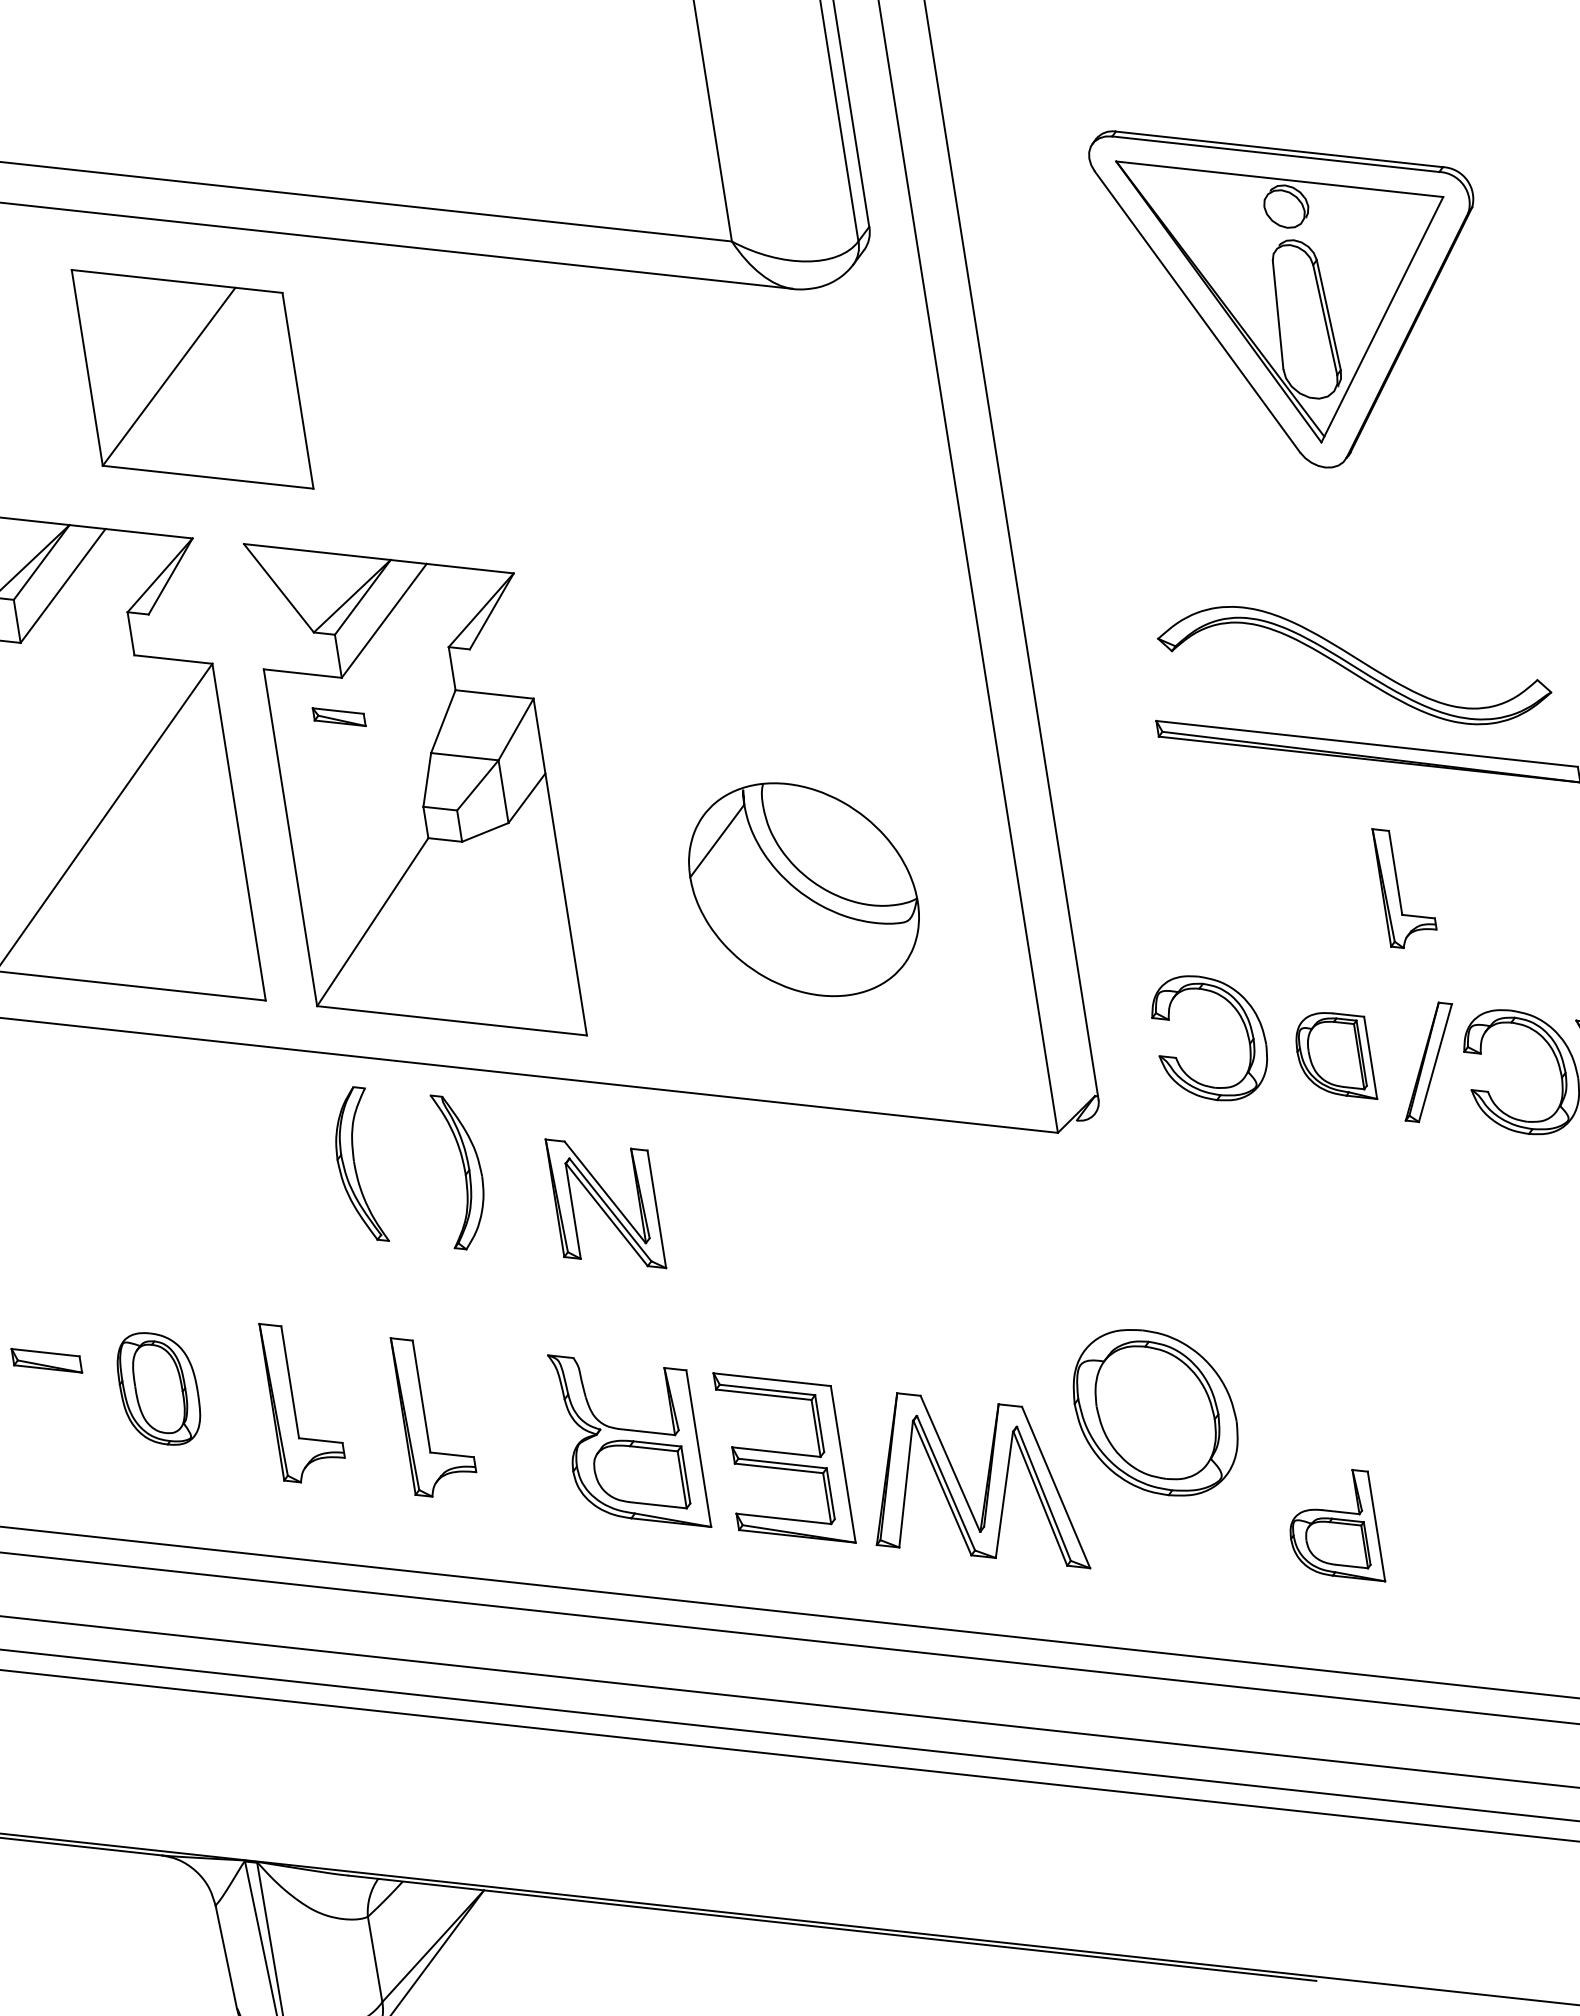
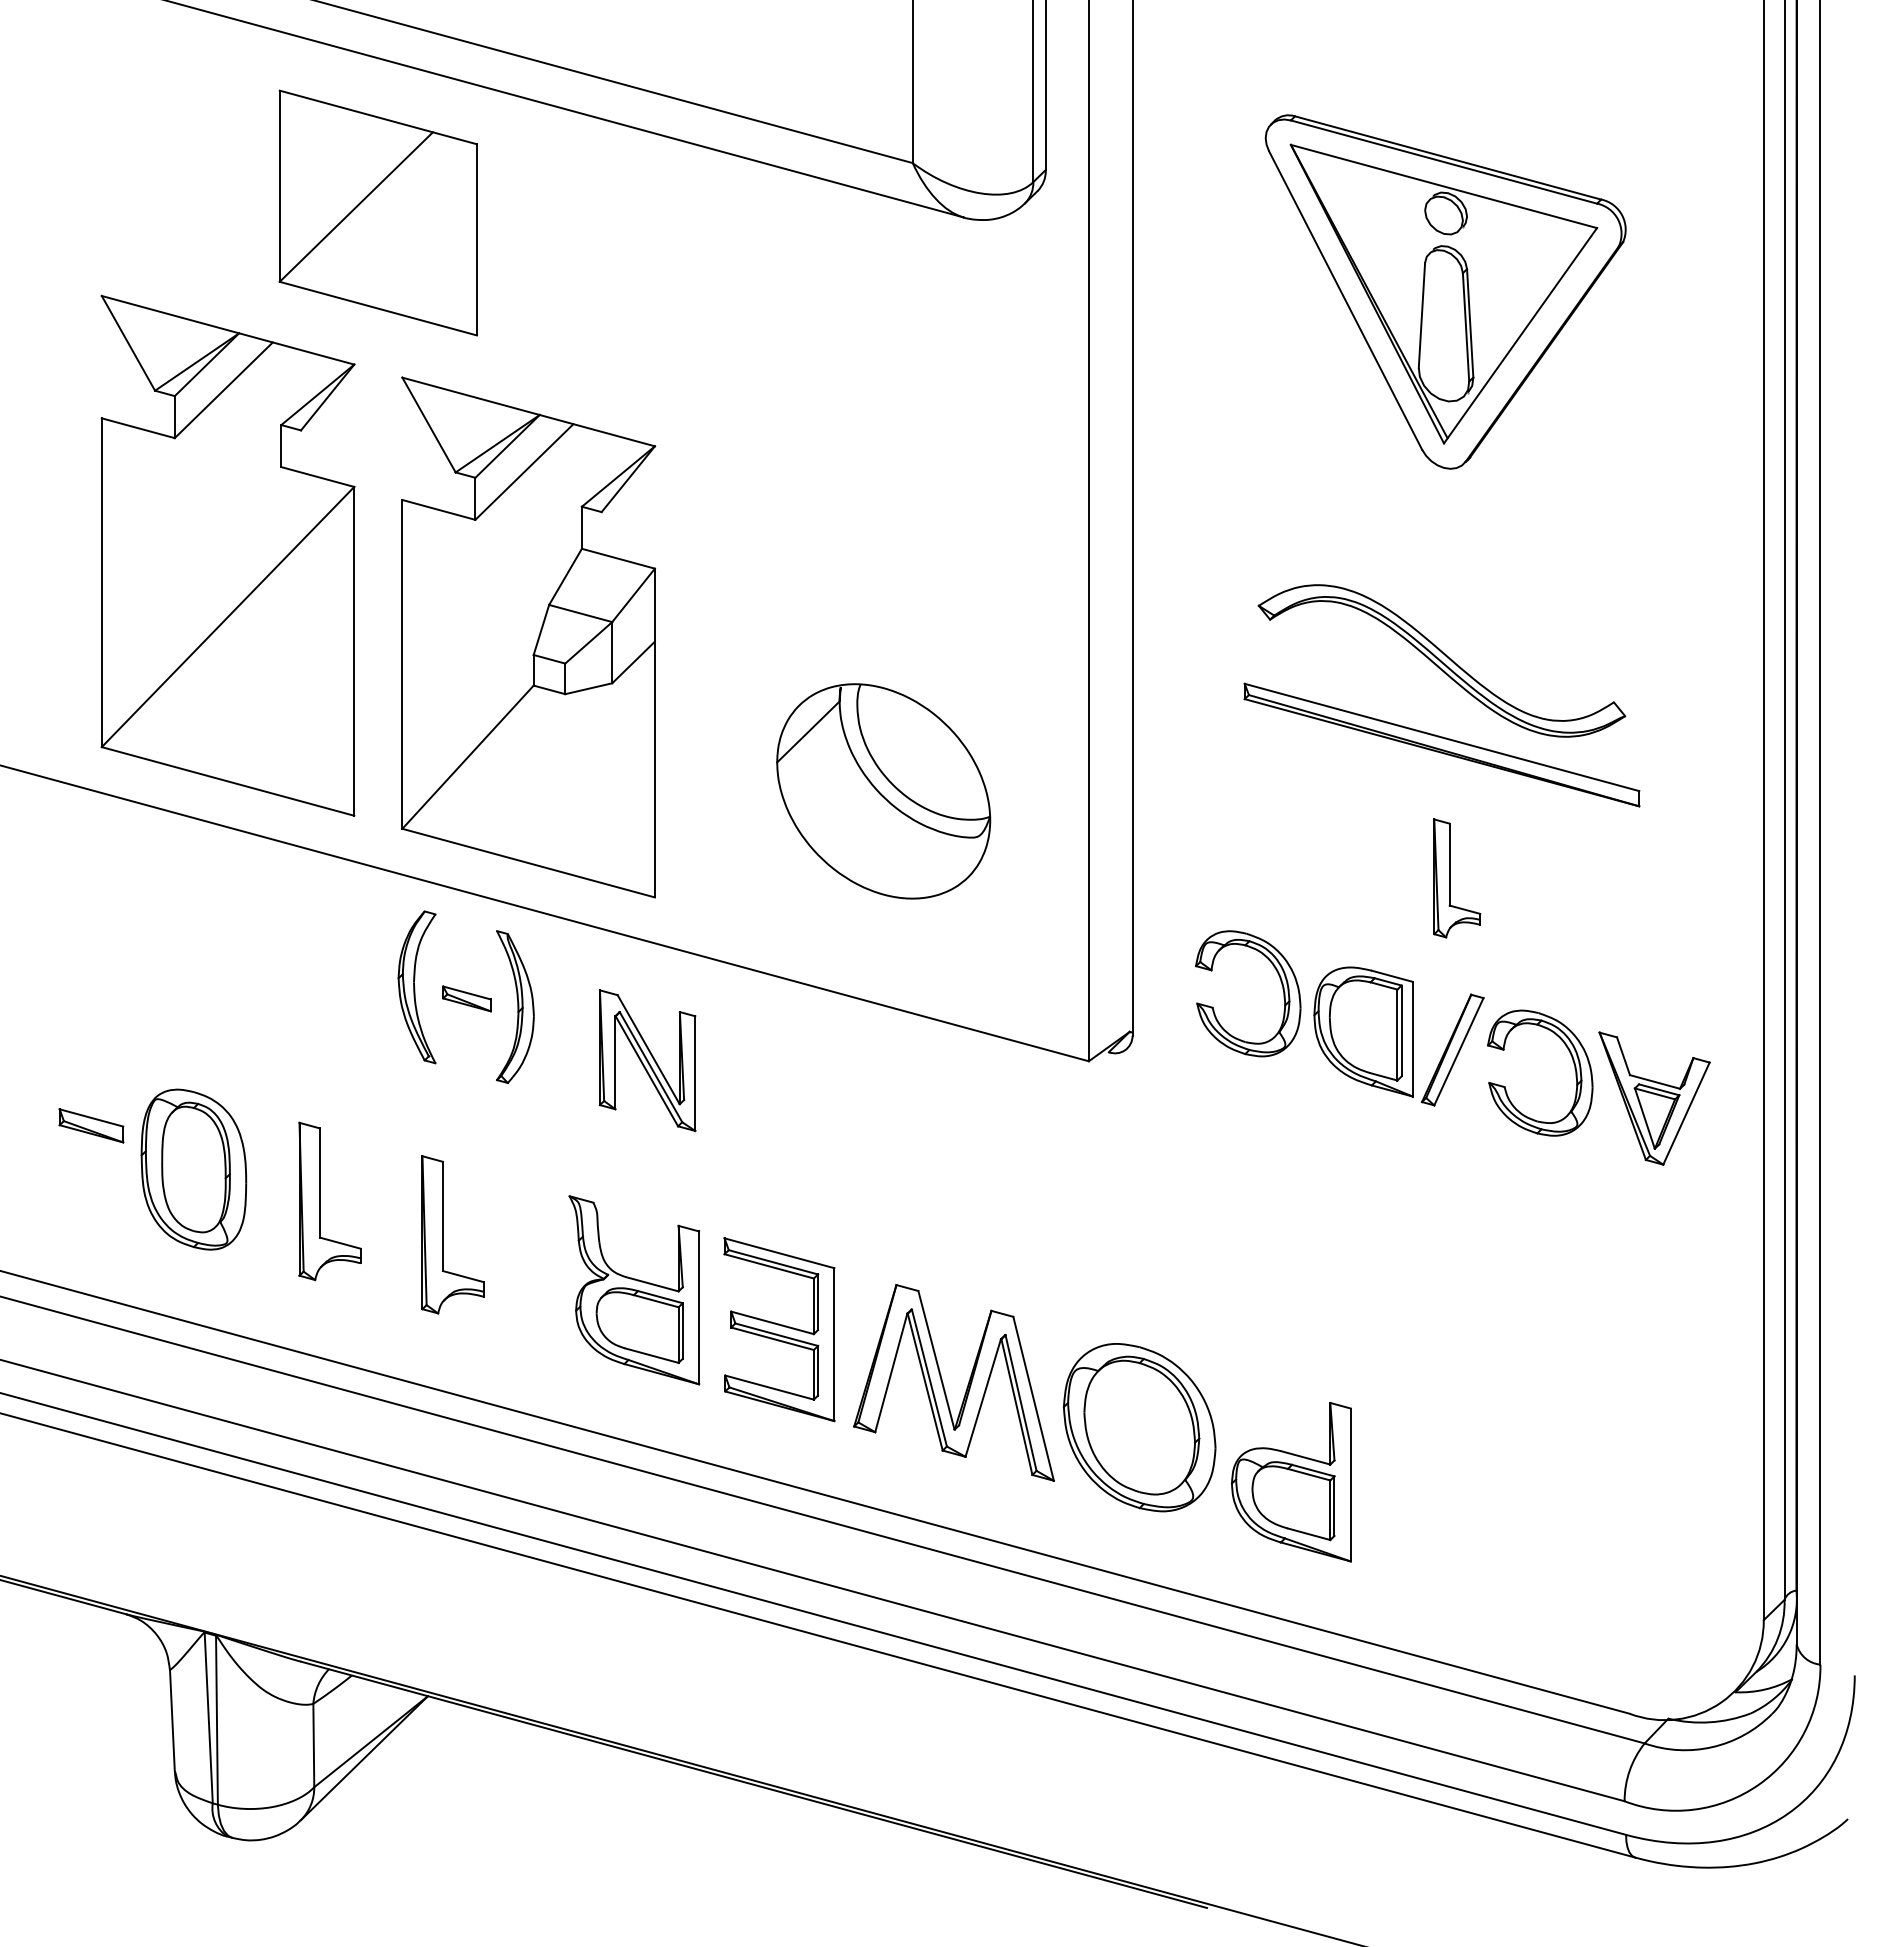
part: (338, 716) -> (466, 998), moved
part: (1334, 1057) -> (1363, 1031), size x1.43
part: (158, 1388) -> (193, 1169), size x1.43
part: (1155, 1412) -> (1139, 1427), moved
part: (1332, 1531) -> (1290, 1482), size x1.43

